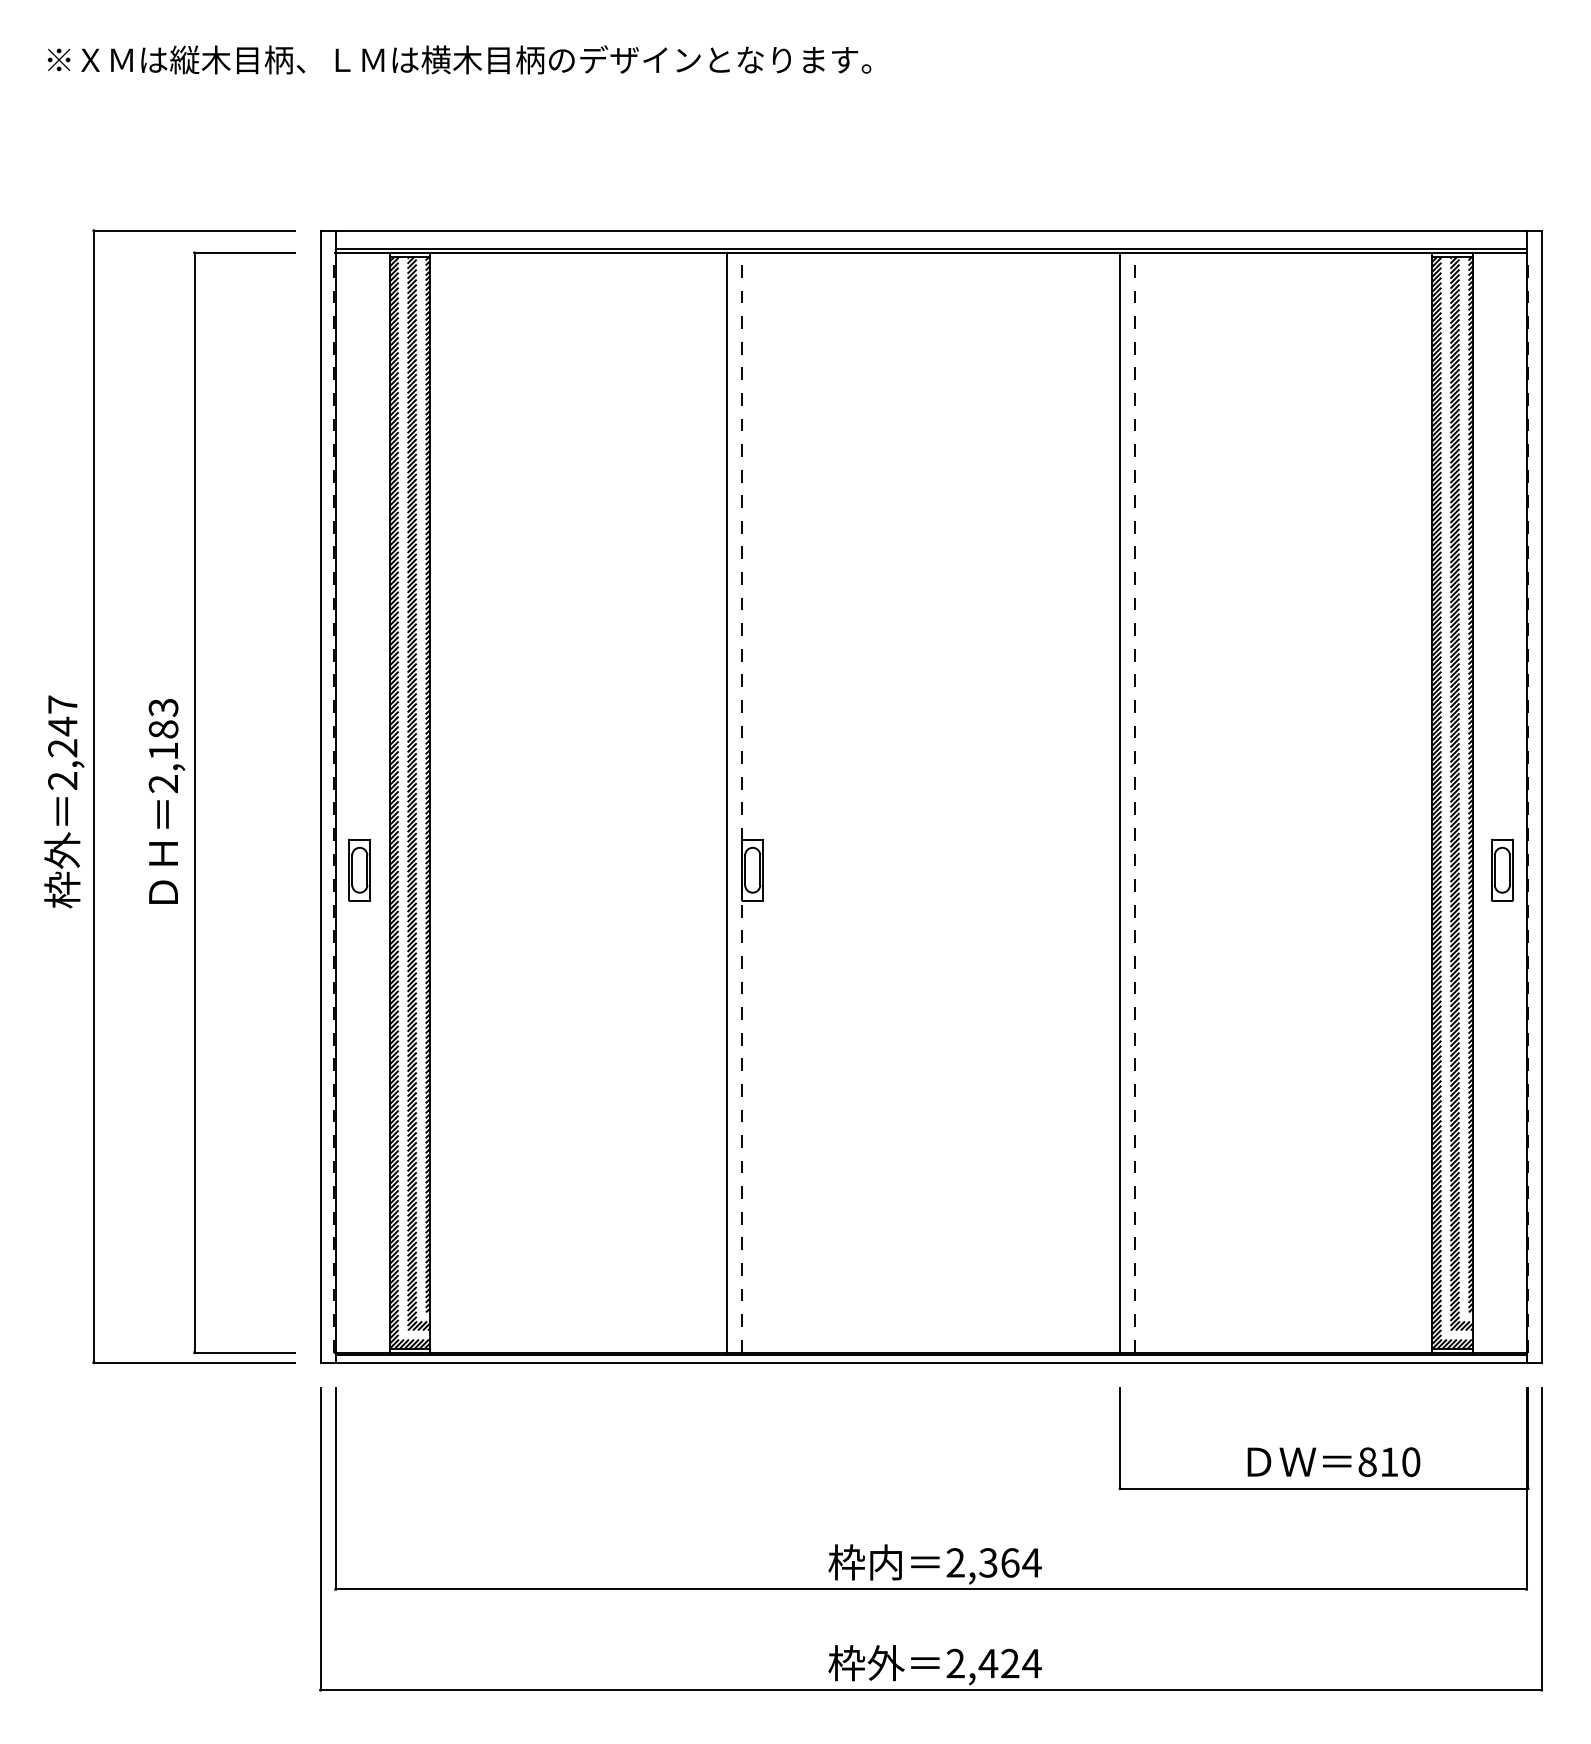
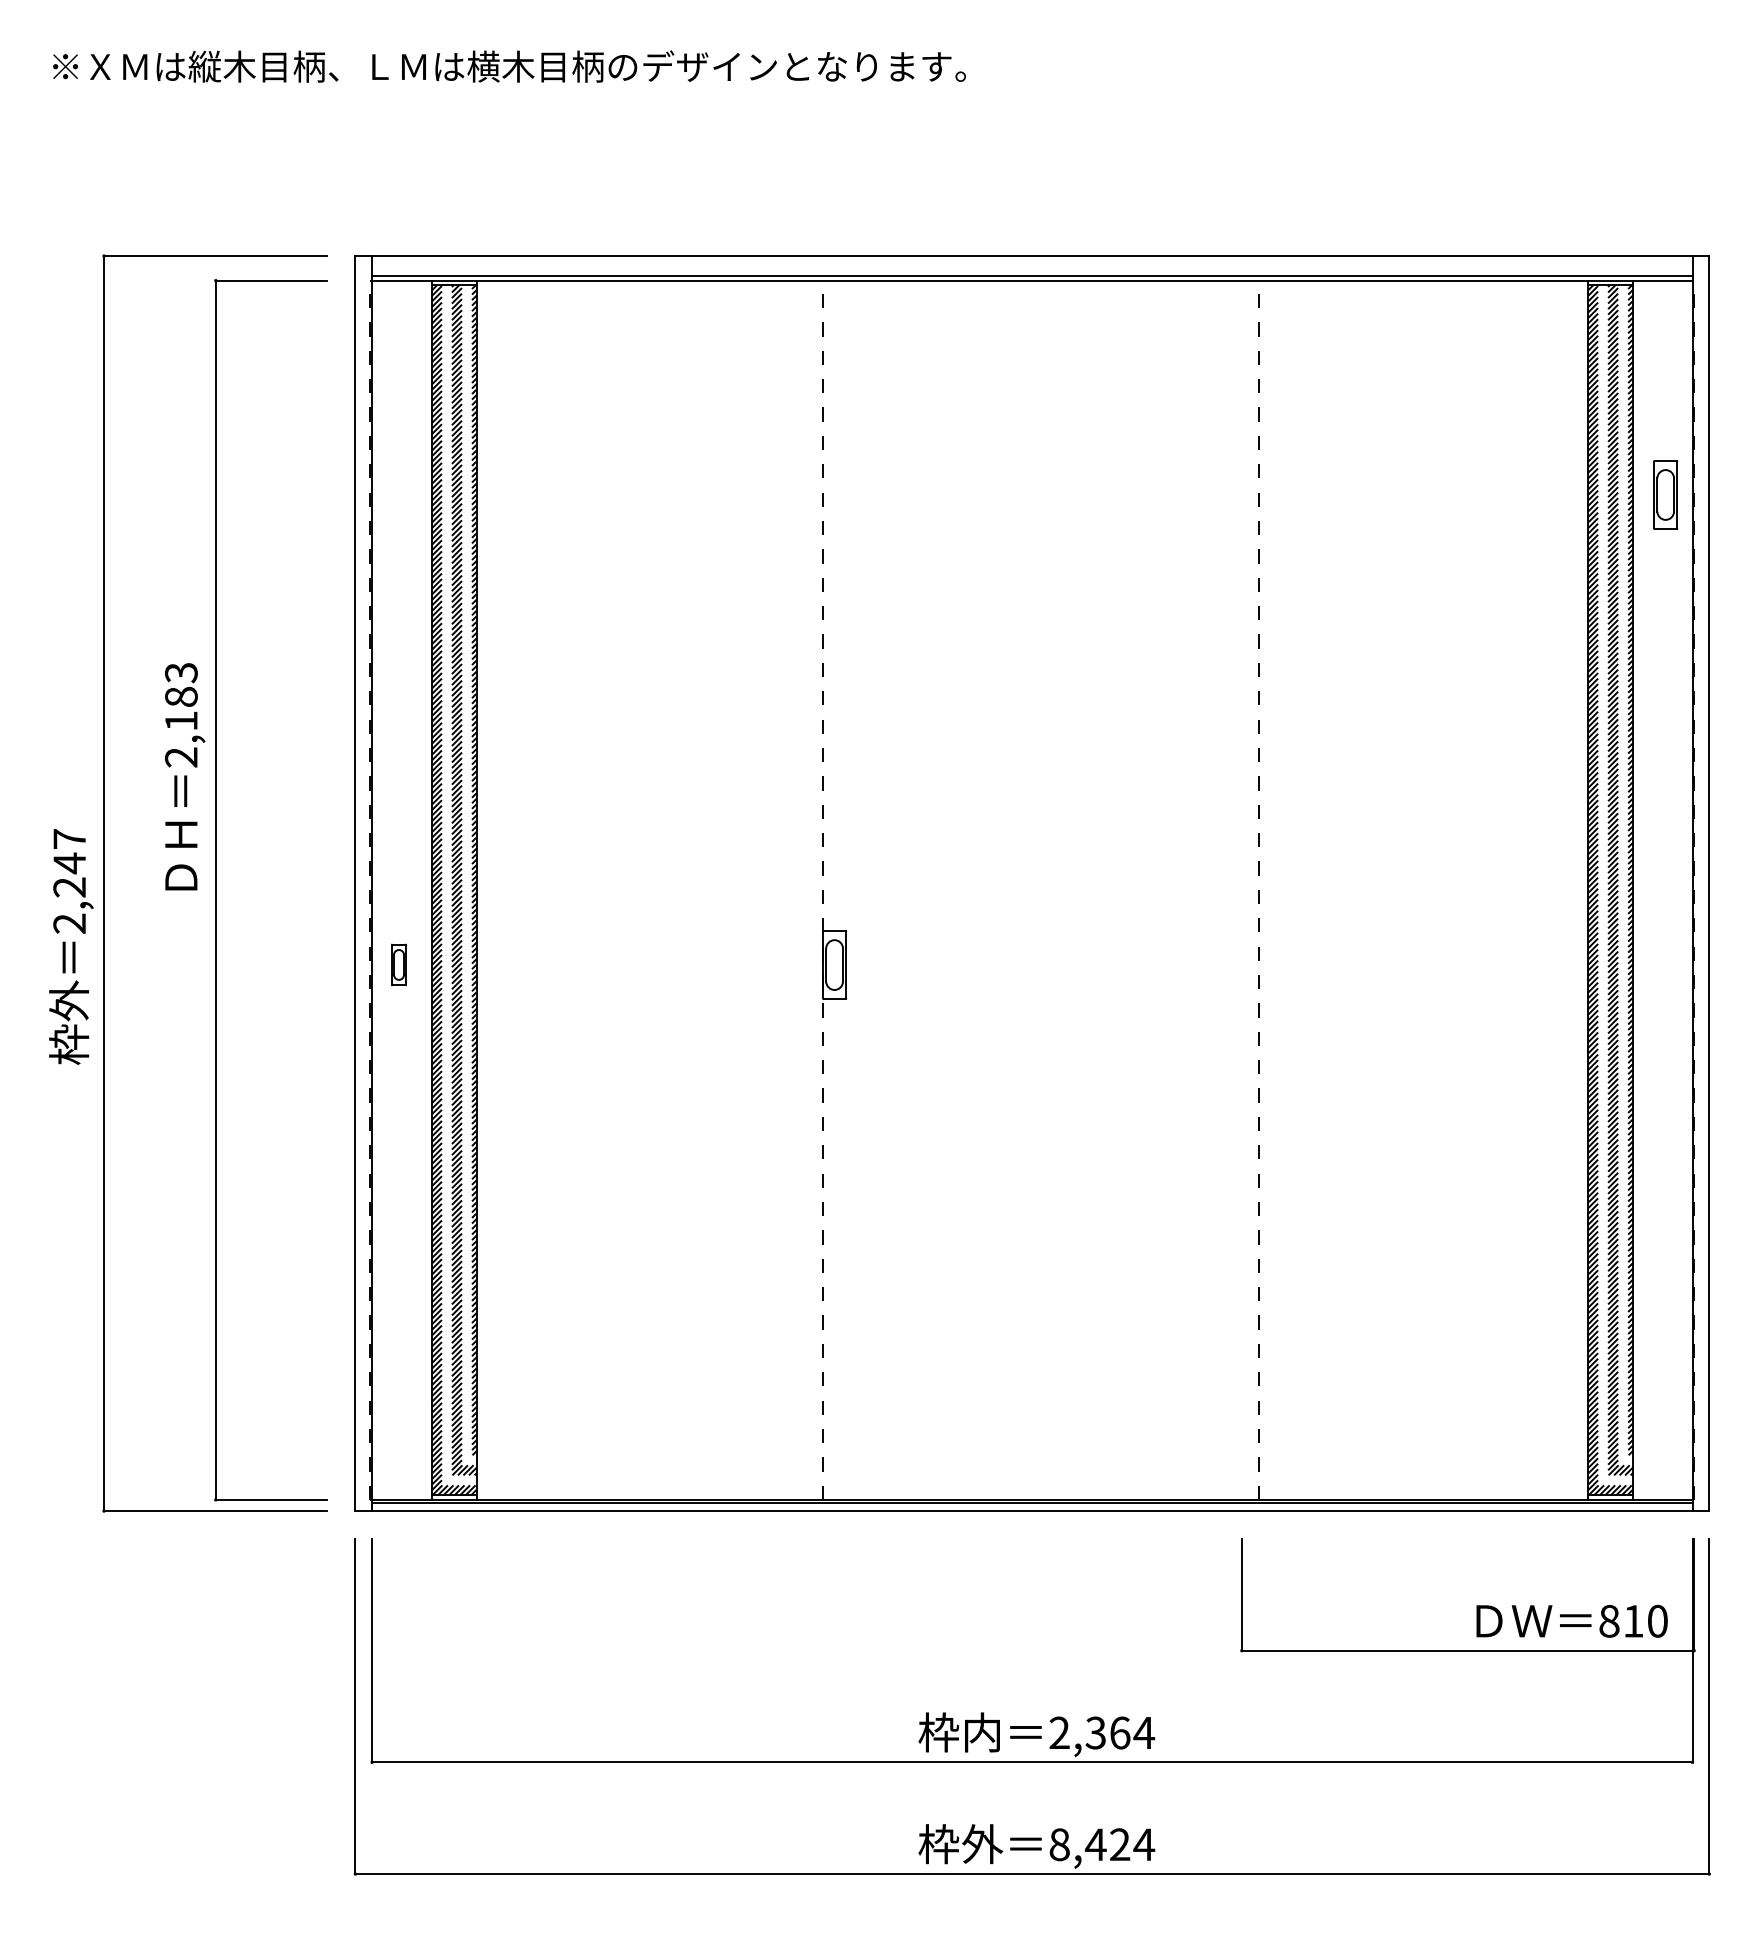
text: (64, 801) -> (71, 946), moved
text: (166, 801) -> (184, 776), moved
line: (727, 802) -> (806, 889), removed
line: (1120, 802) -> (1242, 889), removed
part: (359, 869) -> (398, 964), size x0.6
part: (1502, 869) -> (1665, 494), moved
text: (1333, 1461) -> (1571, 1620), moved
text: (955, 1663) -> (1059, 1844), 2,424 -> 8,424

